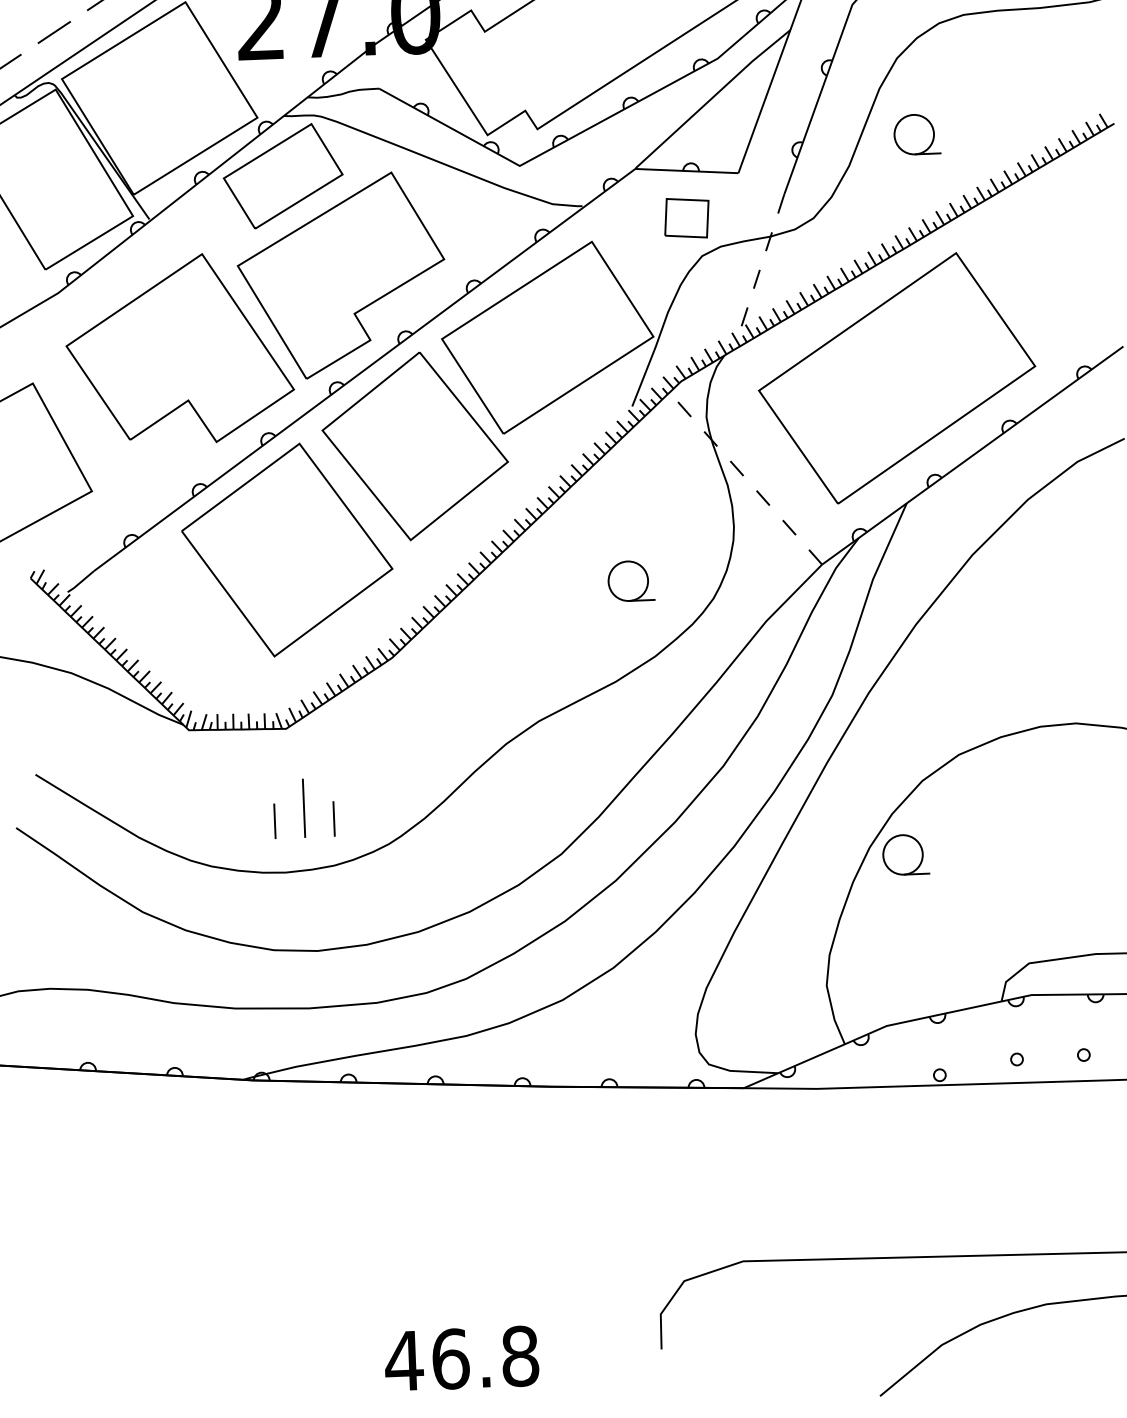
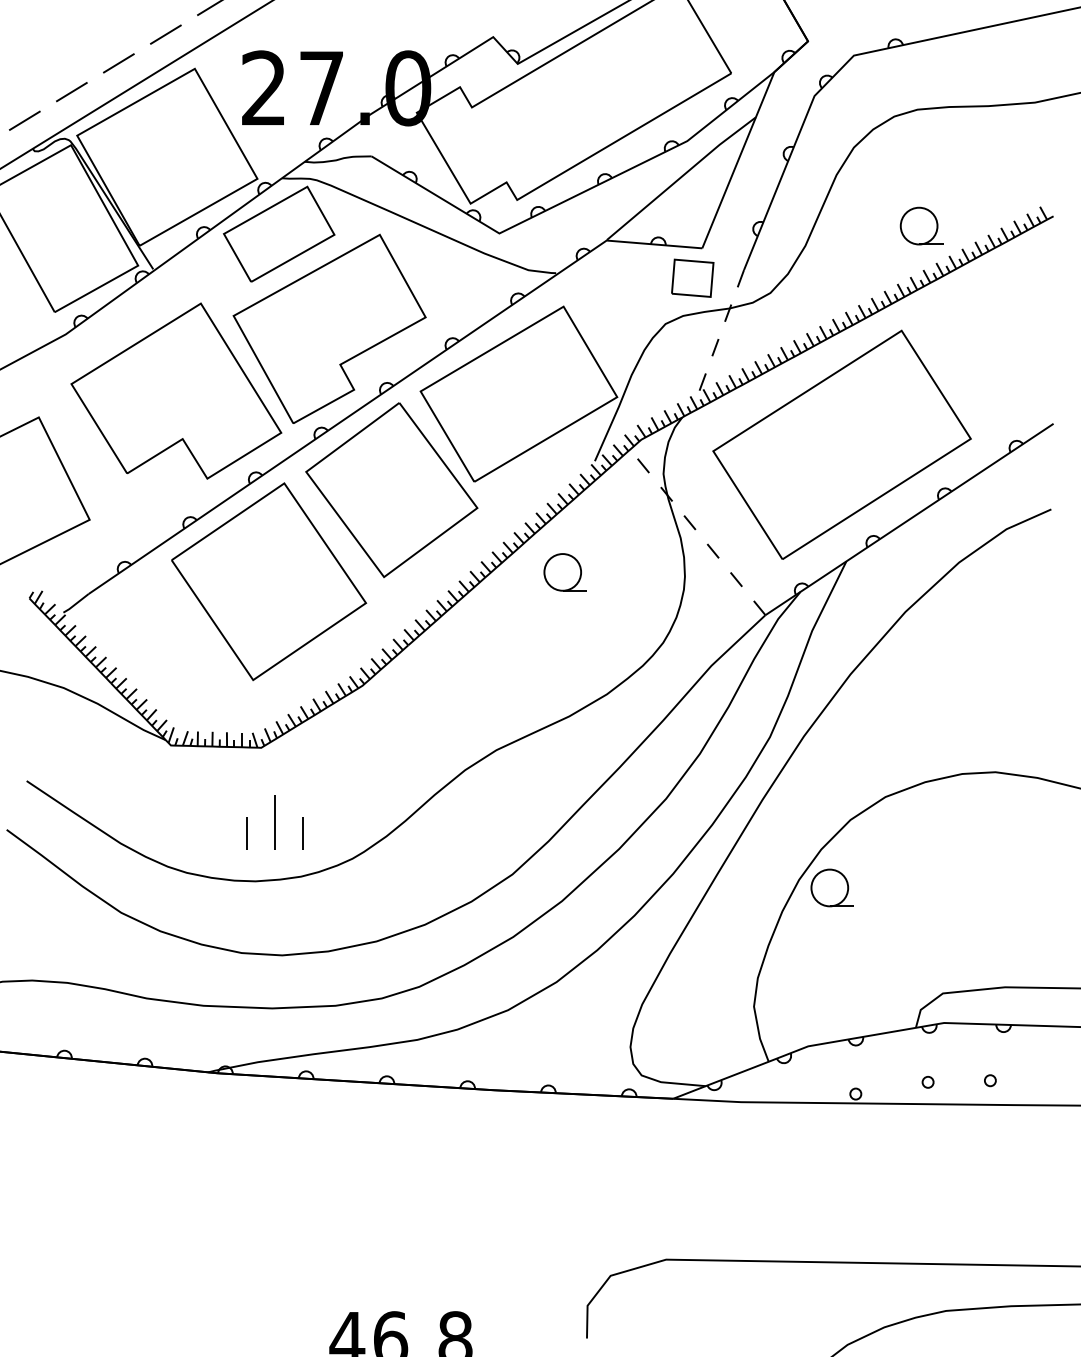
part: (916, 133) -> (921, 225), moved
part: (686, 217) -> (692, 277), moved
part: (630, 581) -> (564, 572), moved

